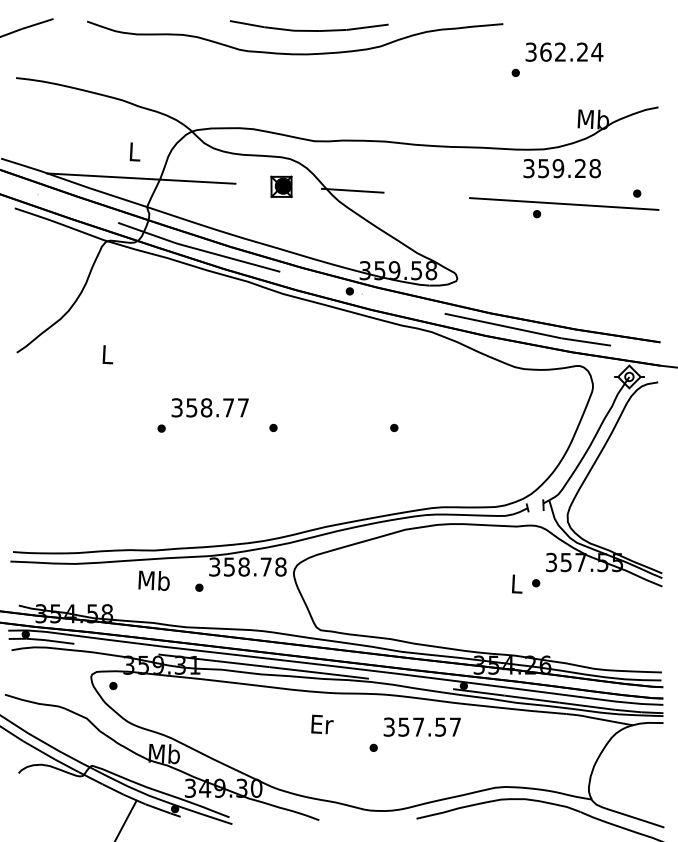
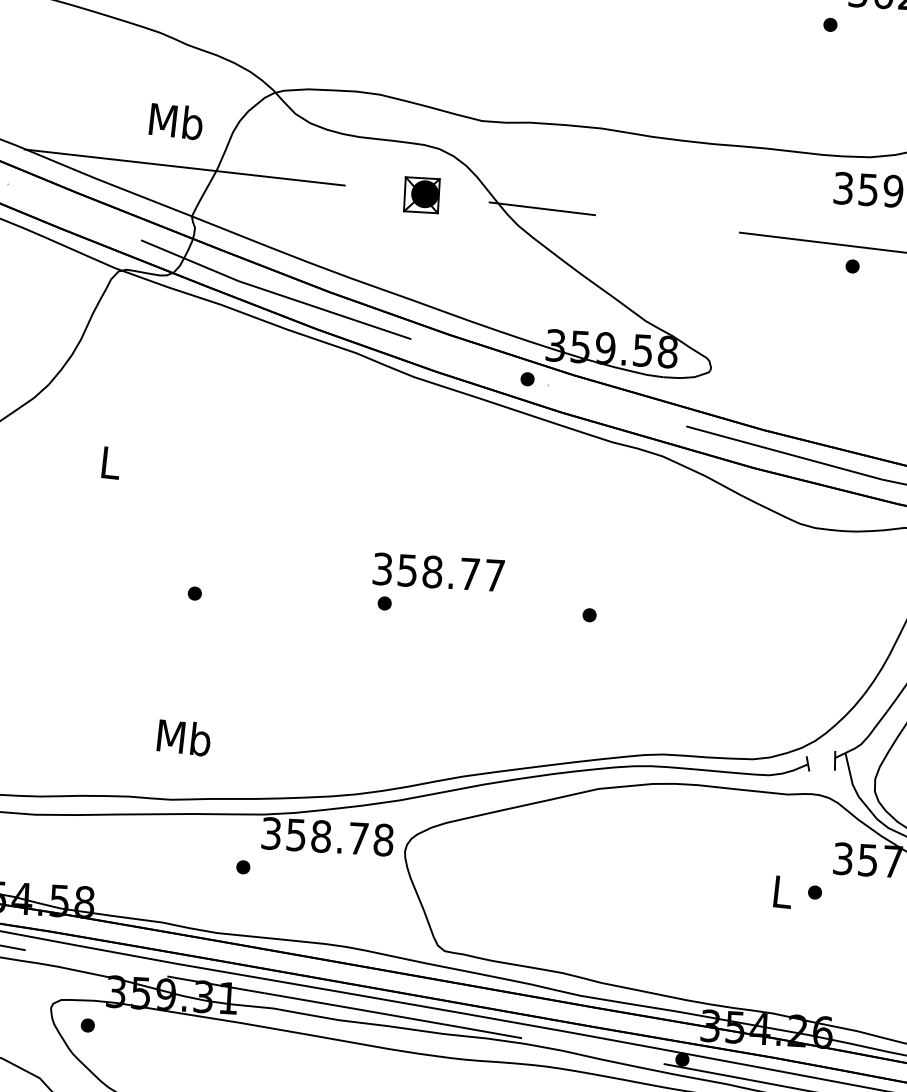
text: (134, 151) -> (175, 120), L -> Mb
text: (209, 407) -> (437, 571), moved
text: (153, 580) -> (182, 737), moved

